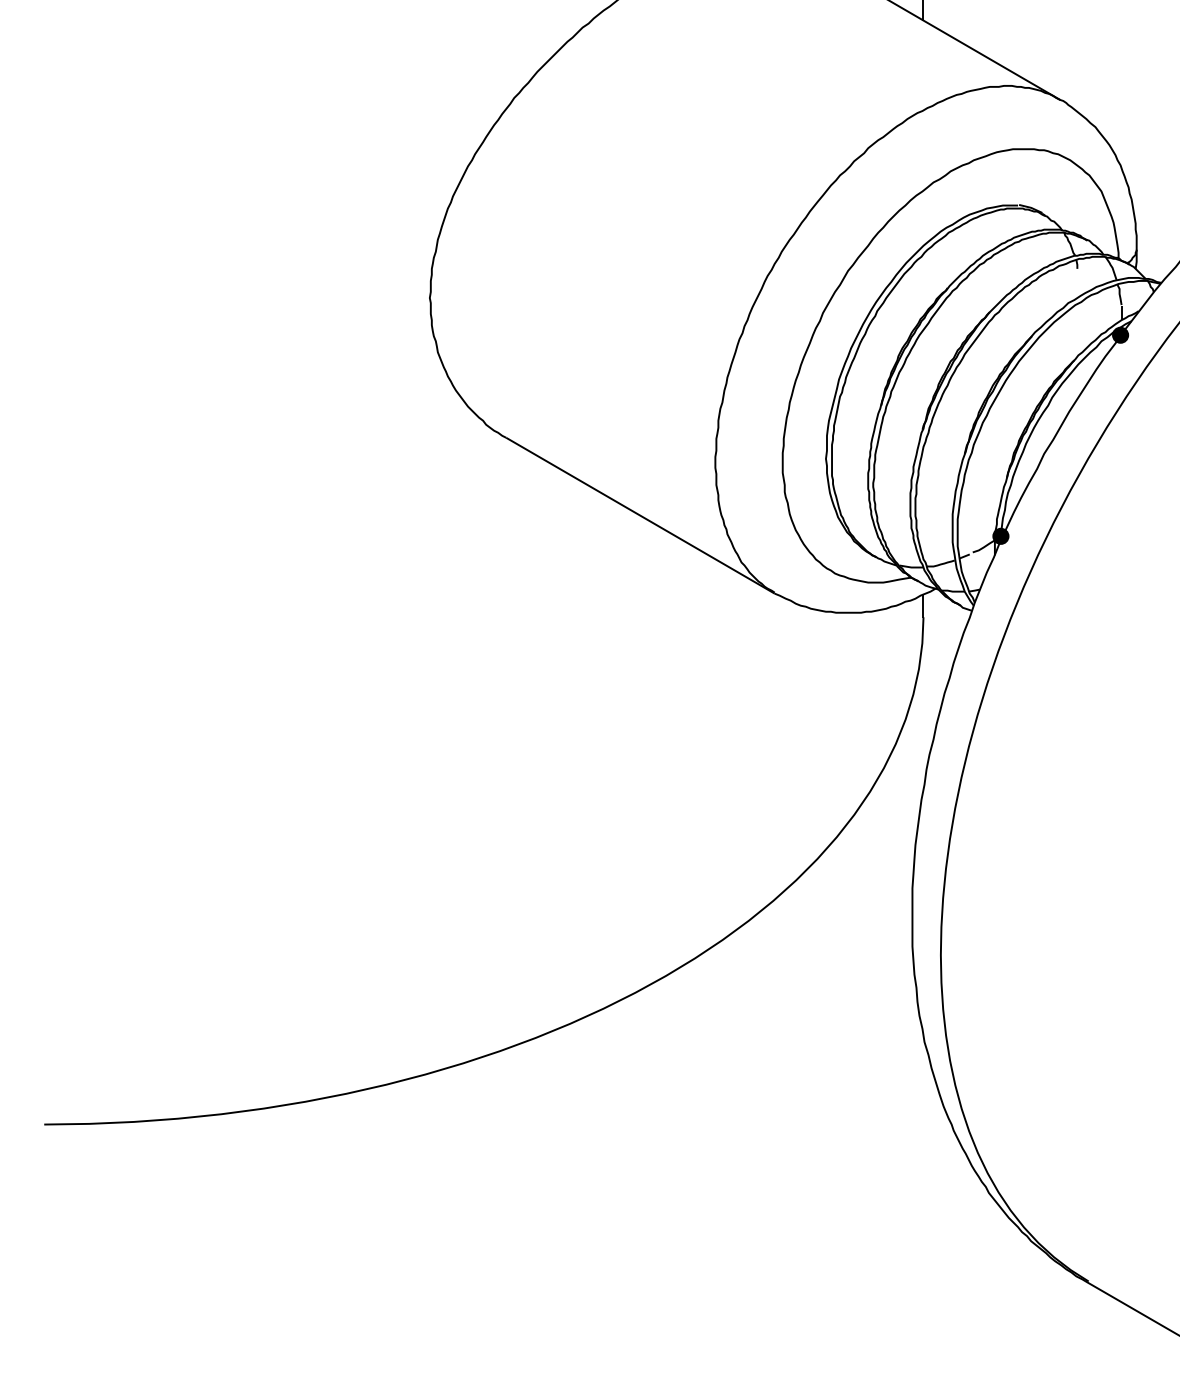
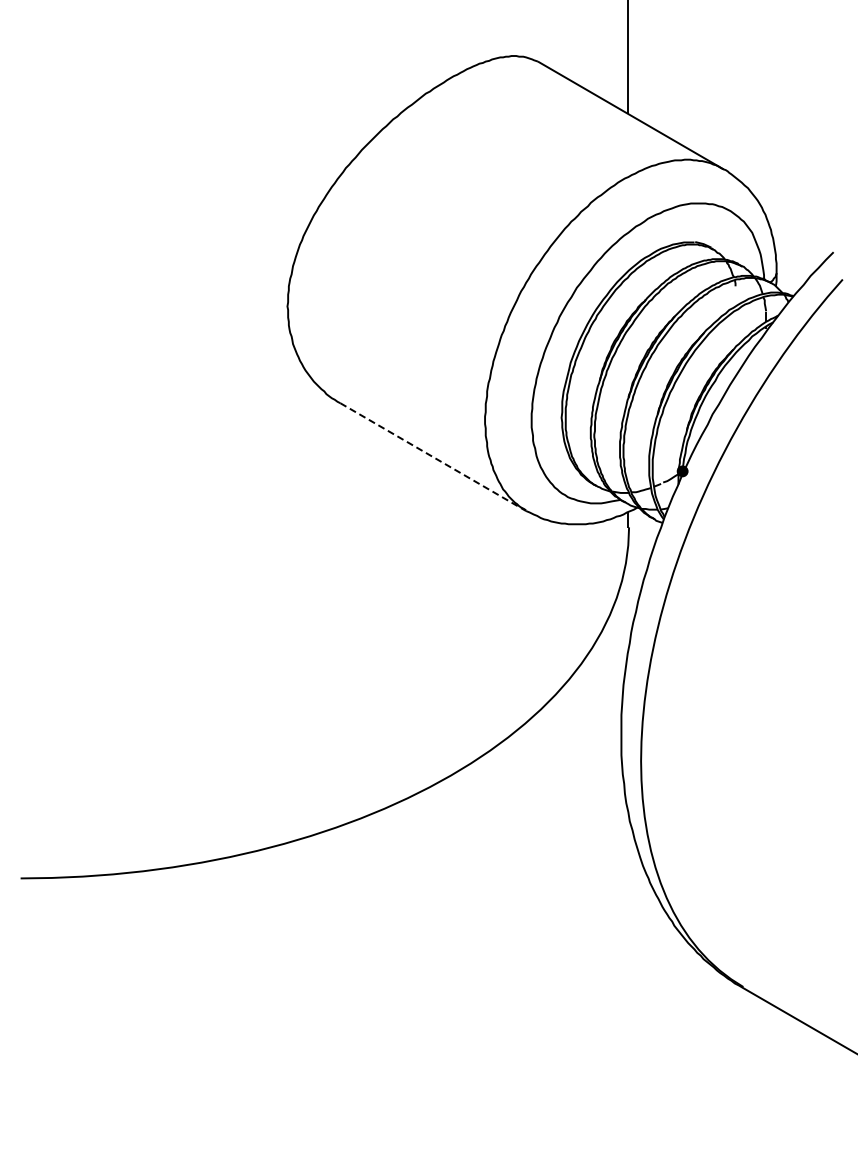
fill: (1120, 335) -> (765, 332), removed
line: (640, 516) -> (433, 457), solid -> dashed

